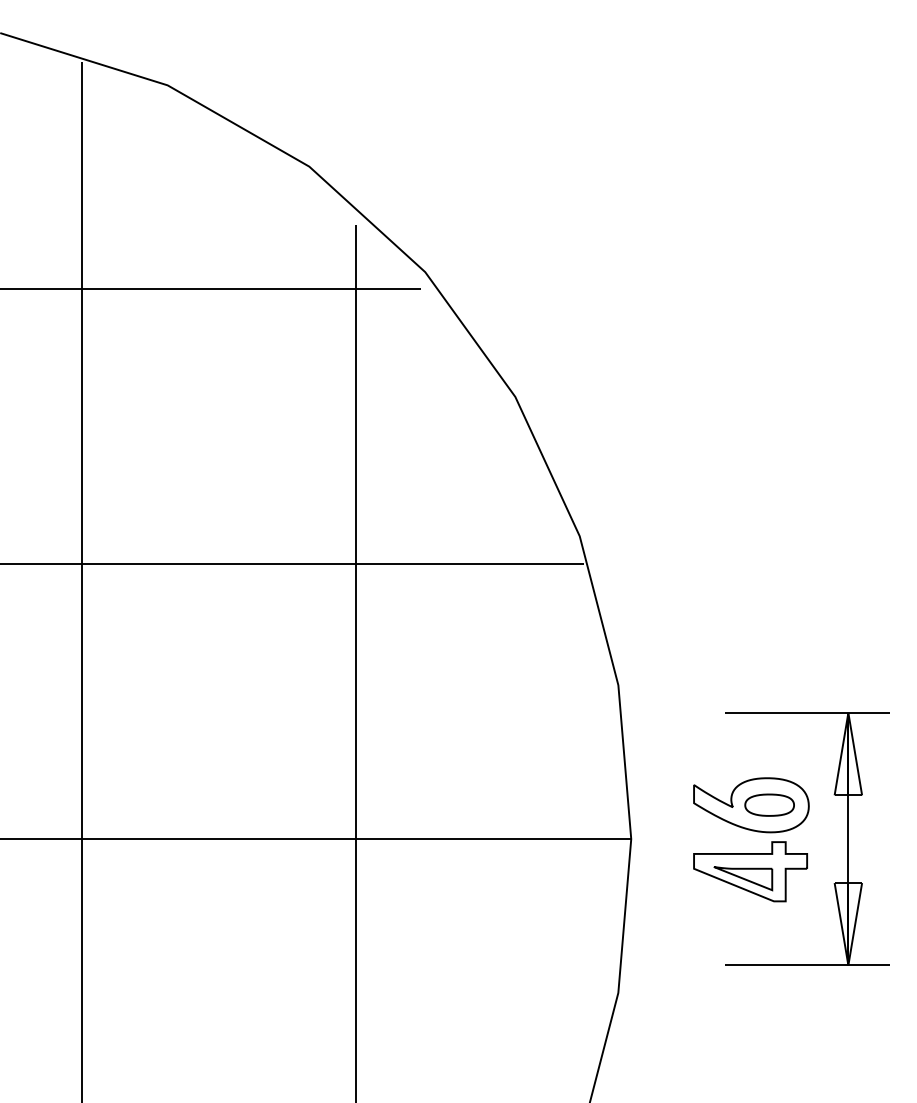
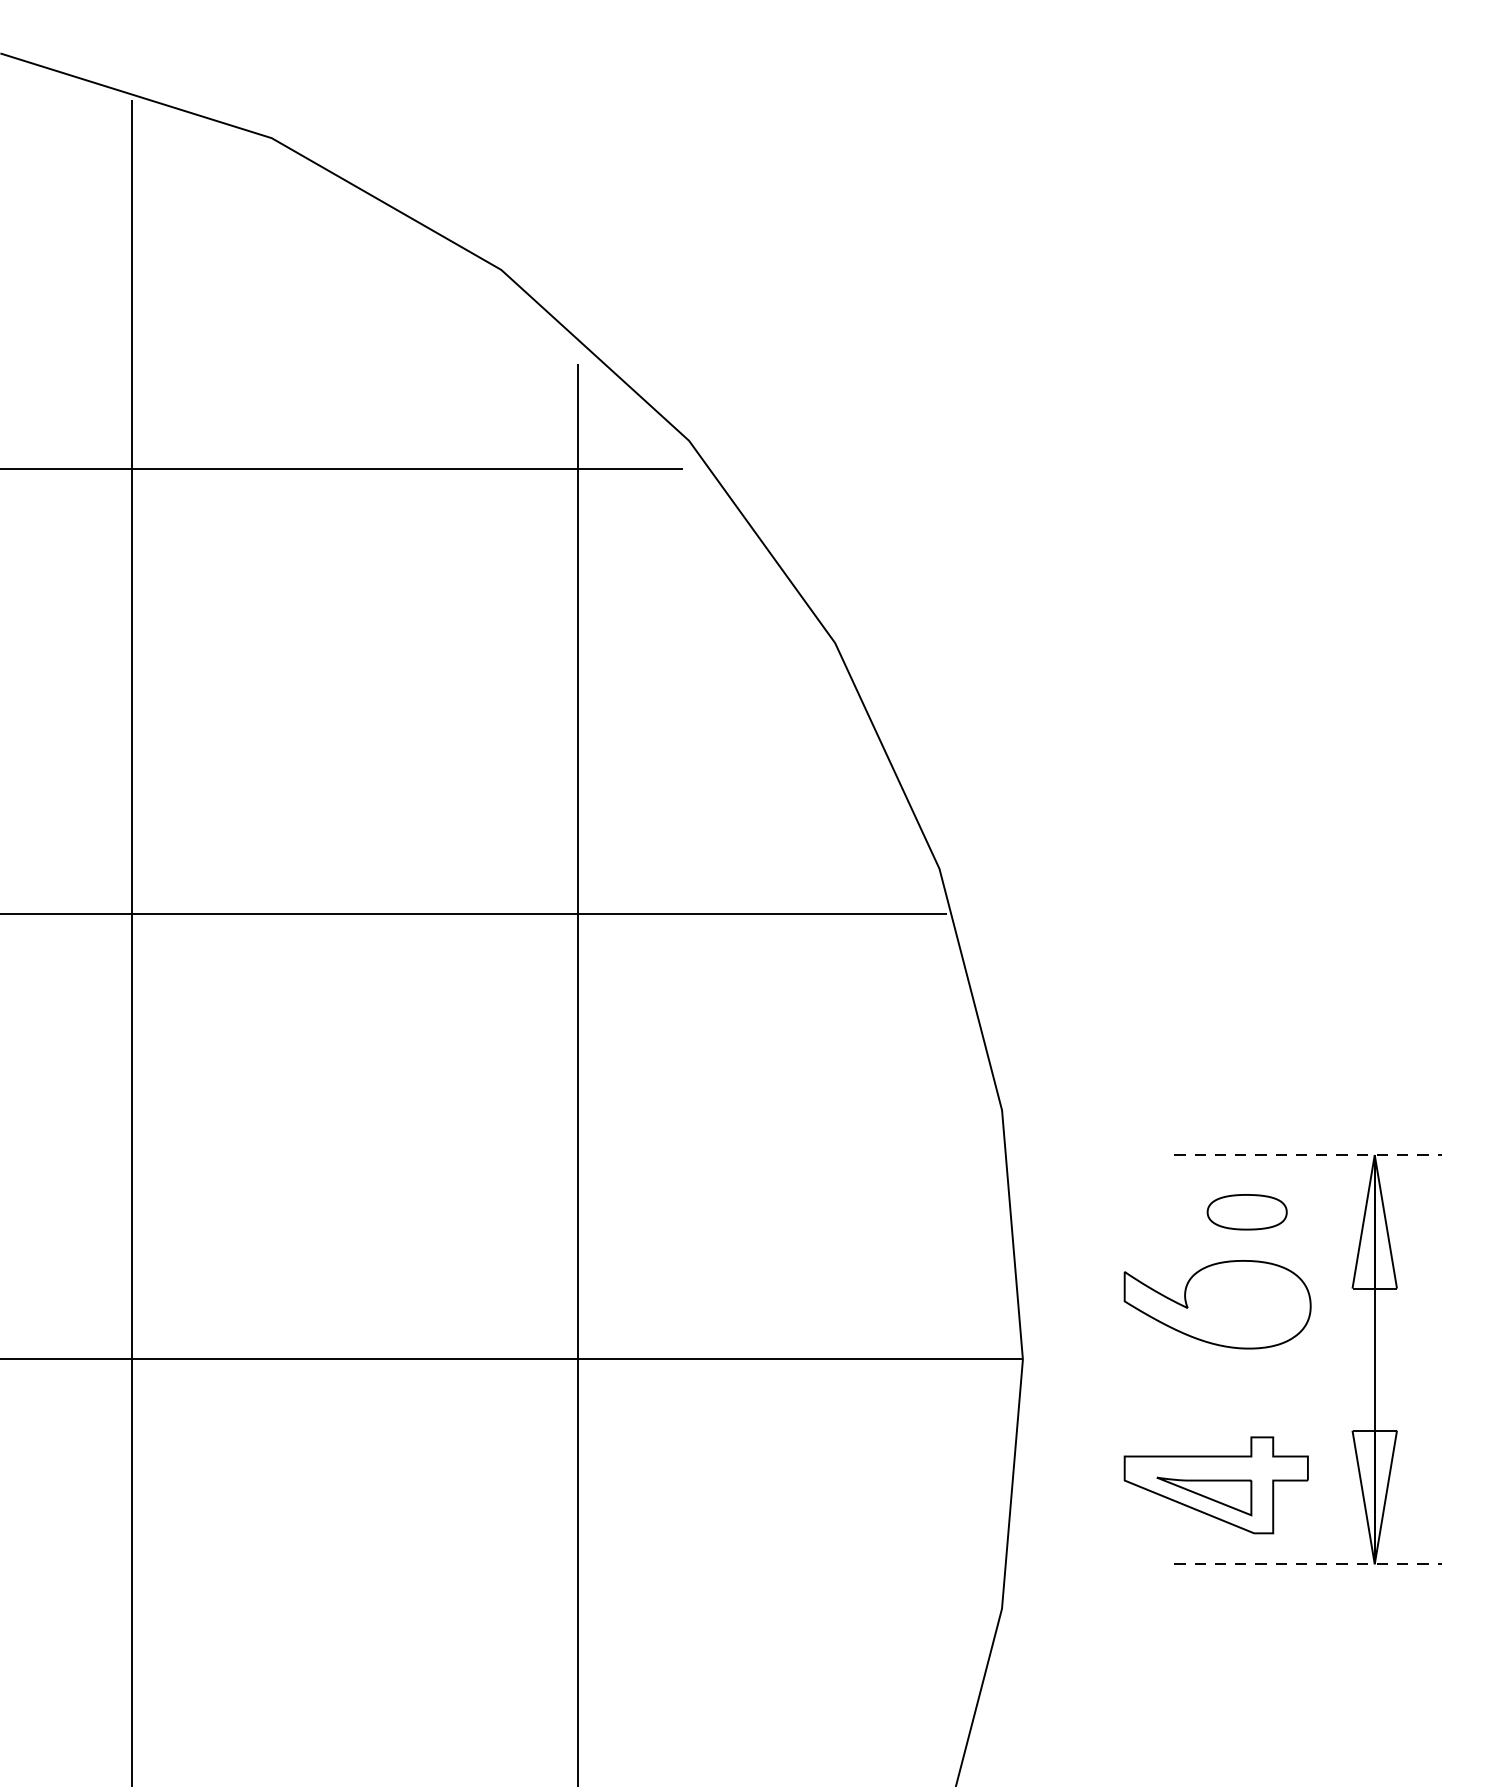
line: (807, 712) -> (1308, 1154), solid -> dashed
part: (769, 804) -> (1246, 1211), moved
part: (750, 871) -> (1216, 1484), moved
line: (807, 965) -> (1308, 1564), solid -> dashed

